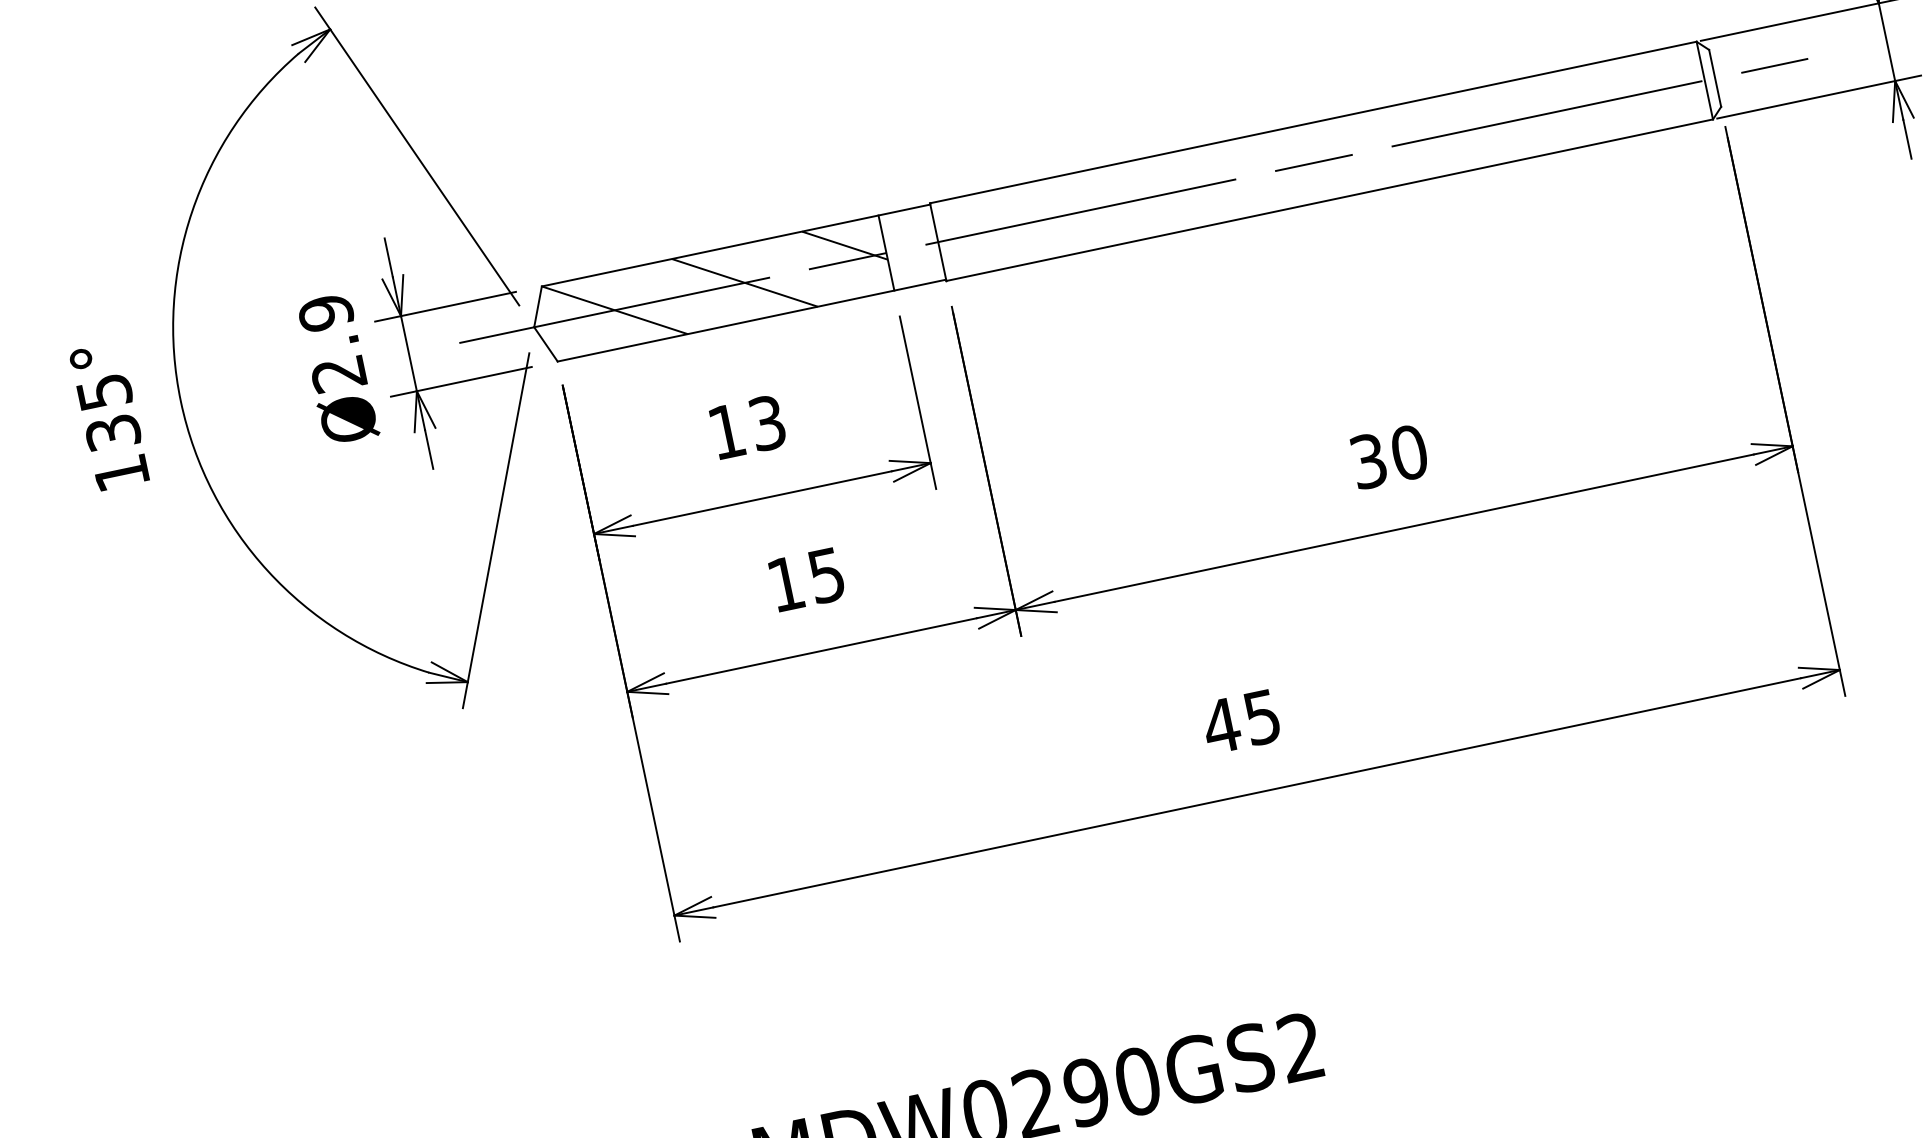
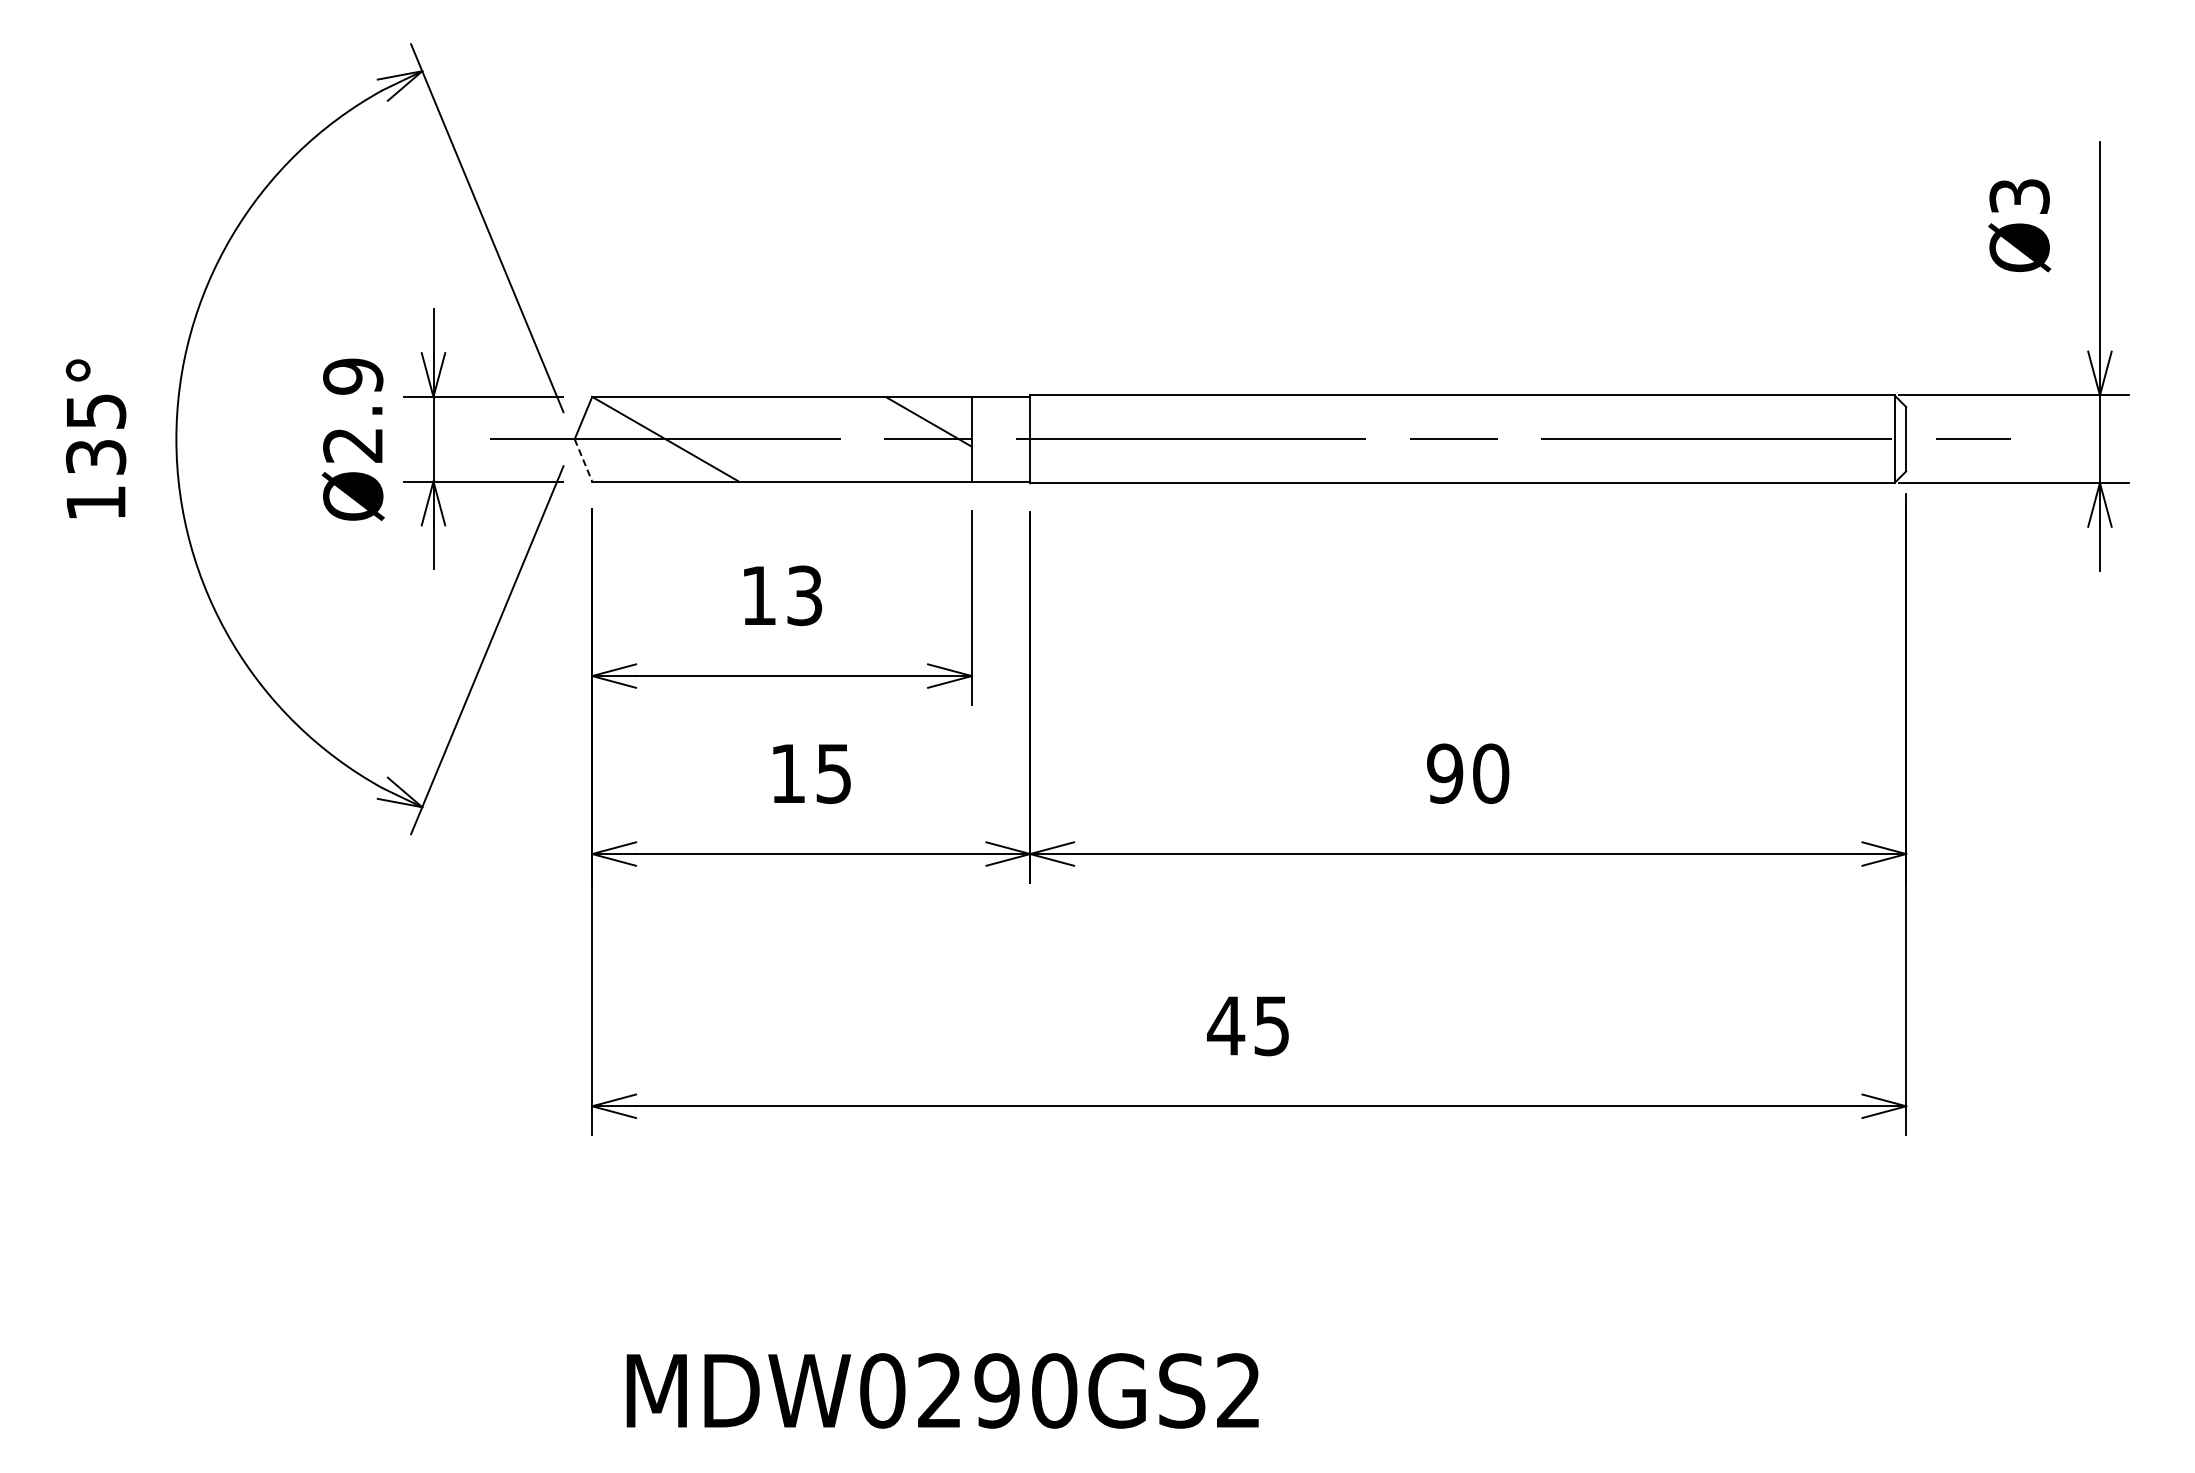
line: (744, 282) -> (811, 438), removed
line: (545, 344) -> (583, 460), solid -> dashed
text: (1369, 460) -> (1445, 773), 30 -> 90

